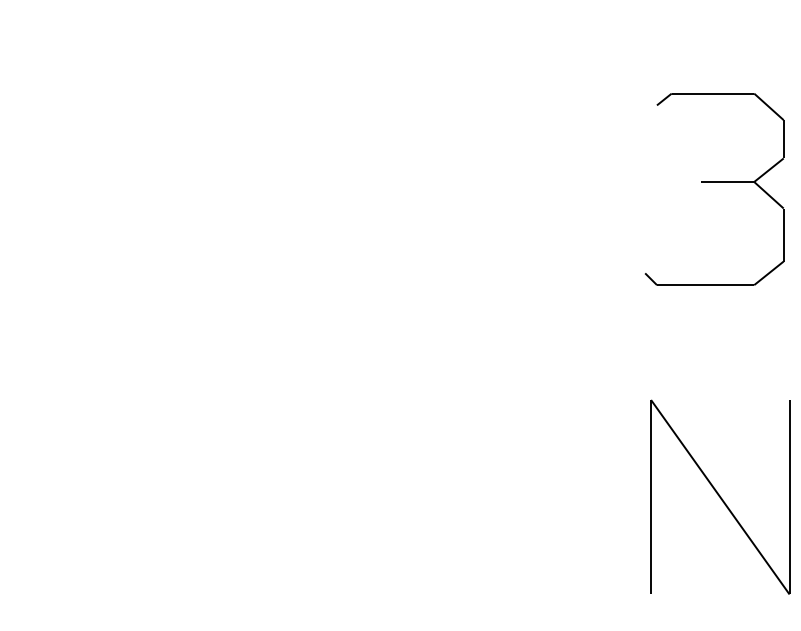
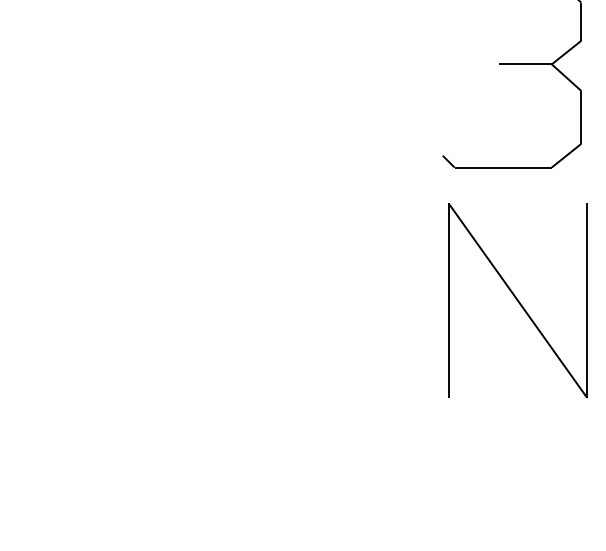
part: (720, 496) -> (518, 299), moved

